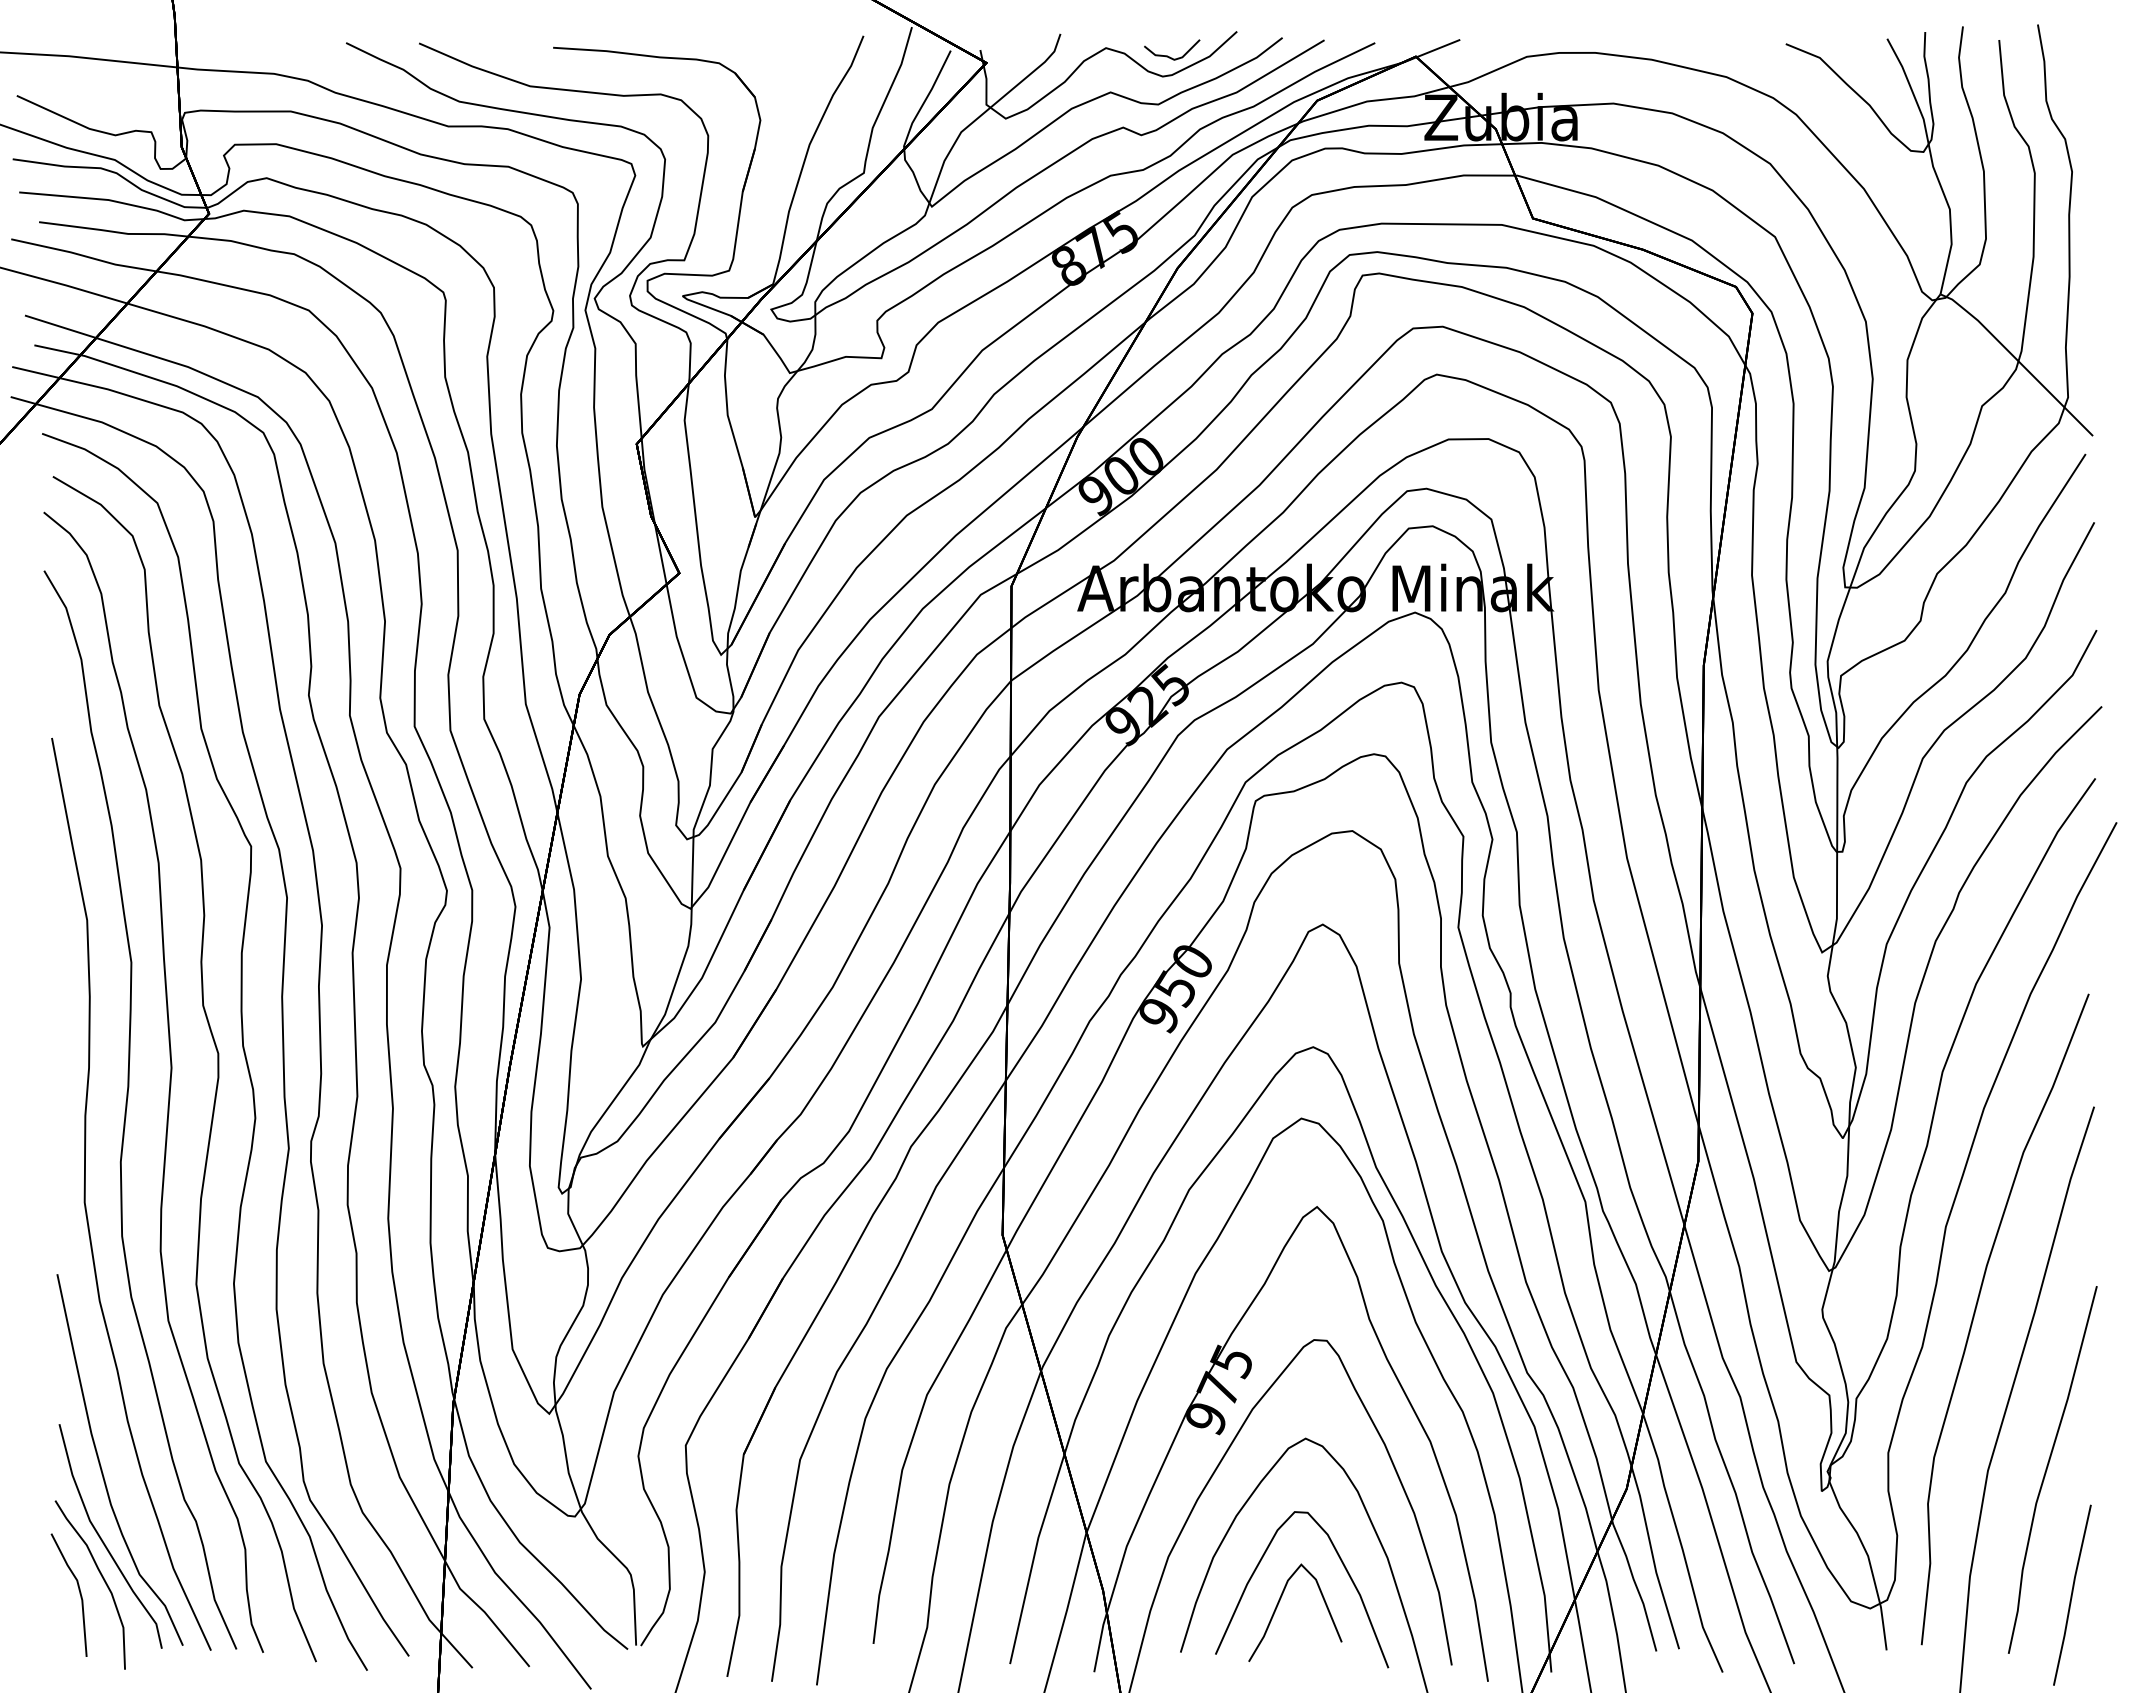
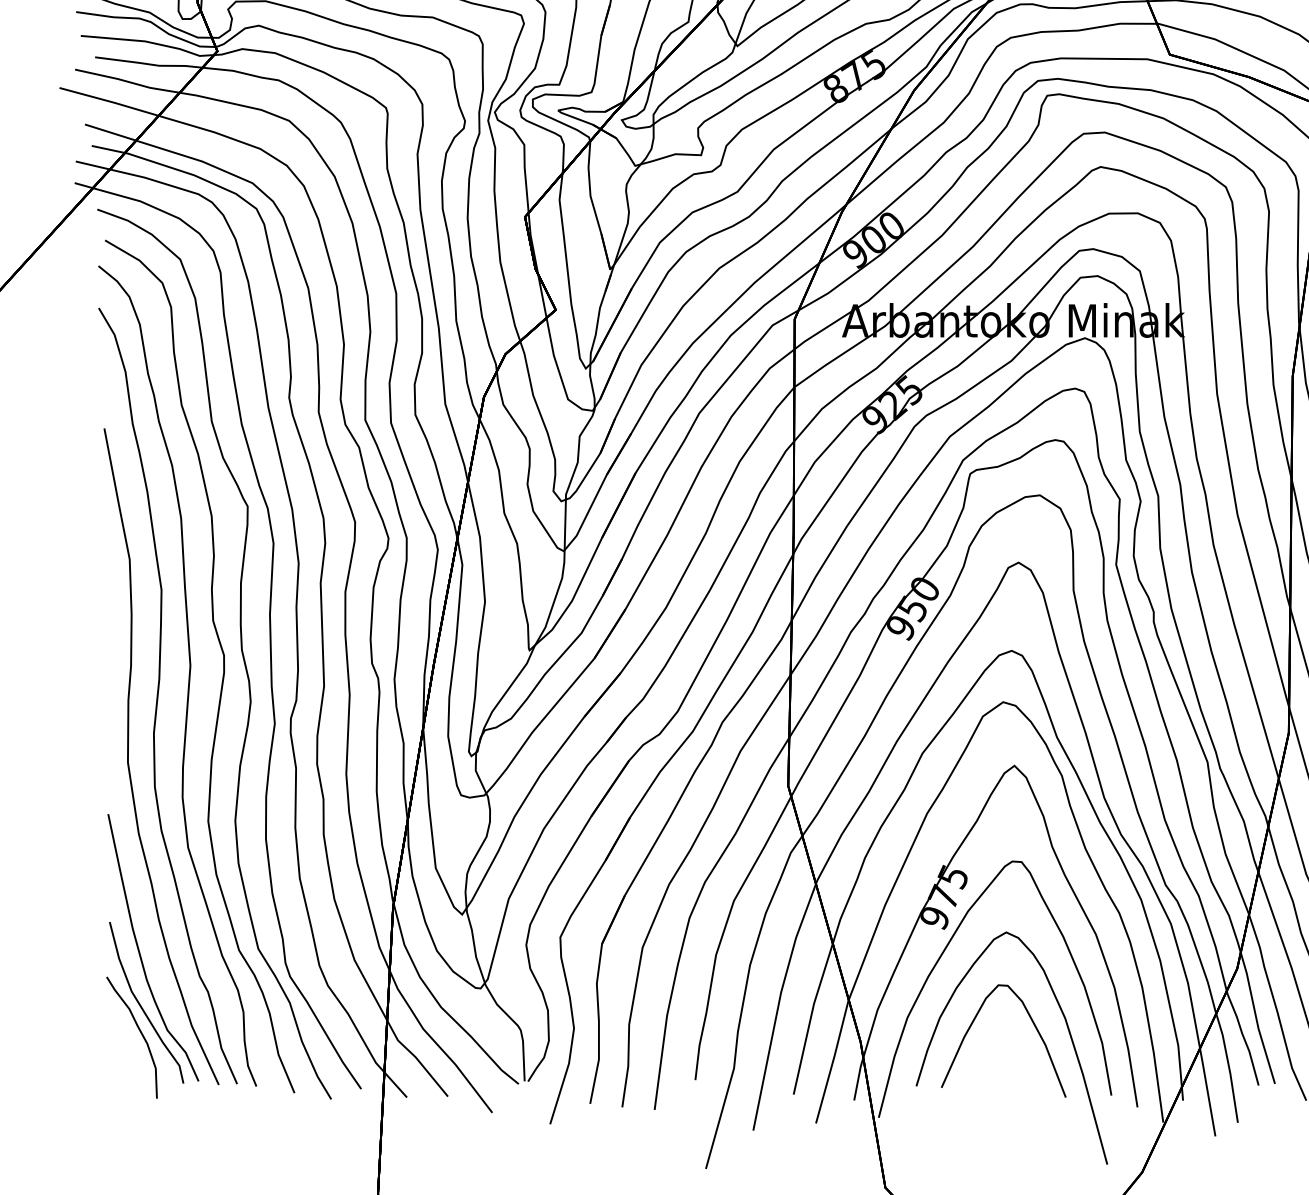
line: (78, 1590) -> (123, 1041), removed
curve: (1279, 1603) -> (987, 1051), removed

